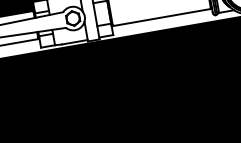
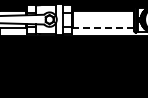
line: (160, 17) -> (102, 28), solid -> dashed

